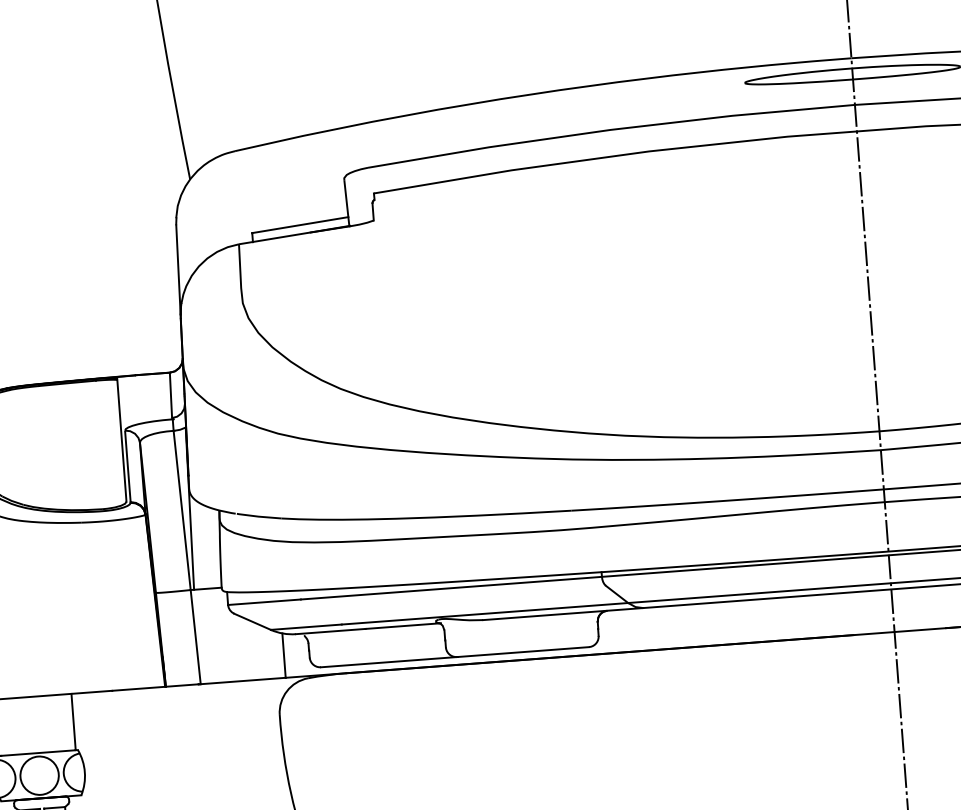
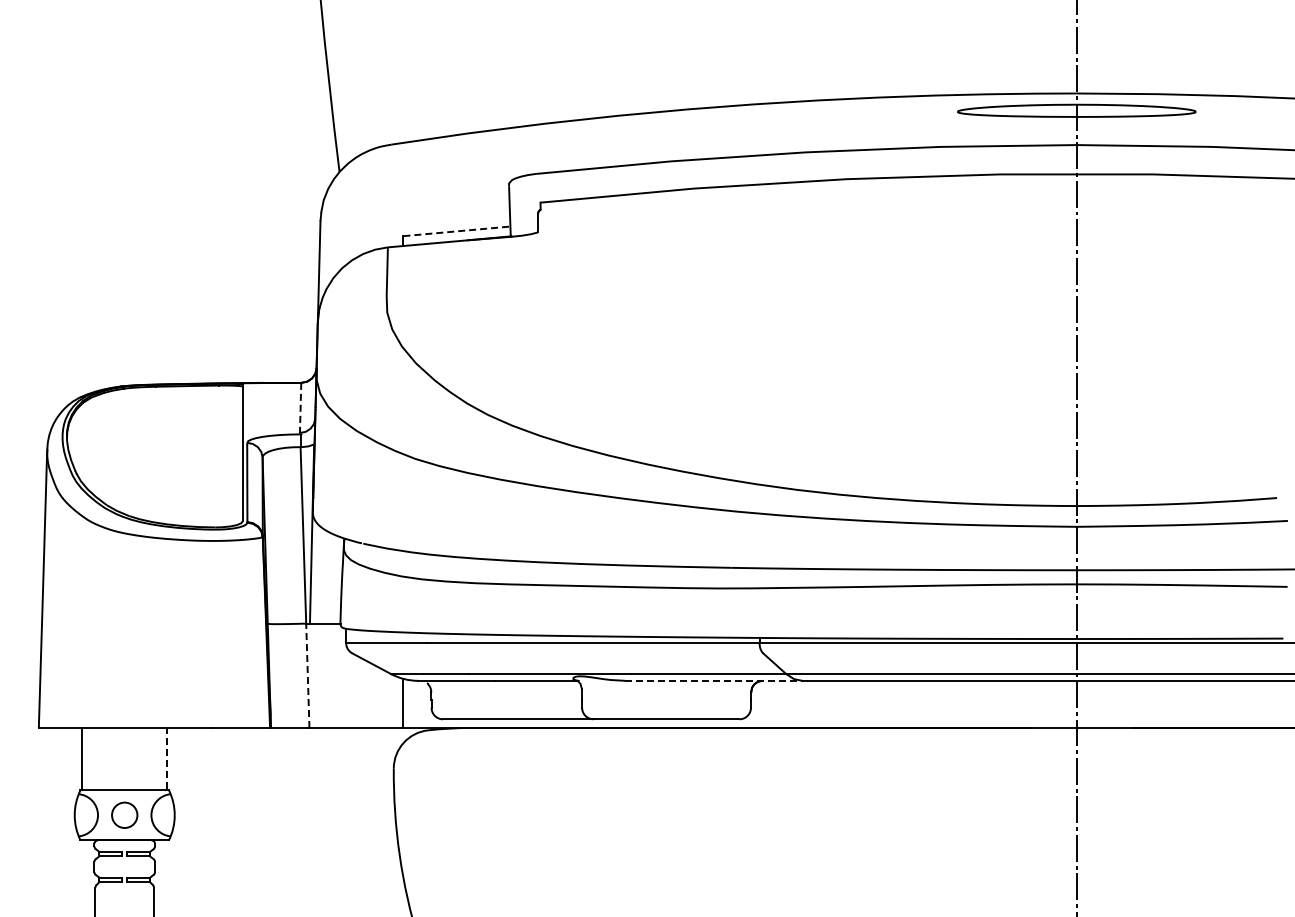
line: (299, 225) -> (456, 231), solid -> dashed
line: (170, 395) -> (300, 407), solid -> dashed
line: (562, 613) -> (713, 680), solid -> dashed
line: (195, 636) -> (307, 675), solid -> dashed
line: (73, 721) -> (166, 758), solid -> dashed
circle: (39, 775) -> (124, 815), size x0.6

